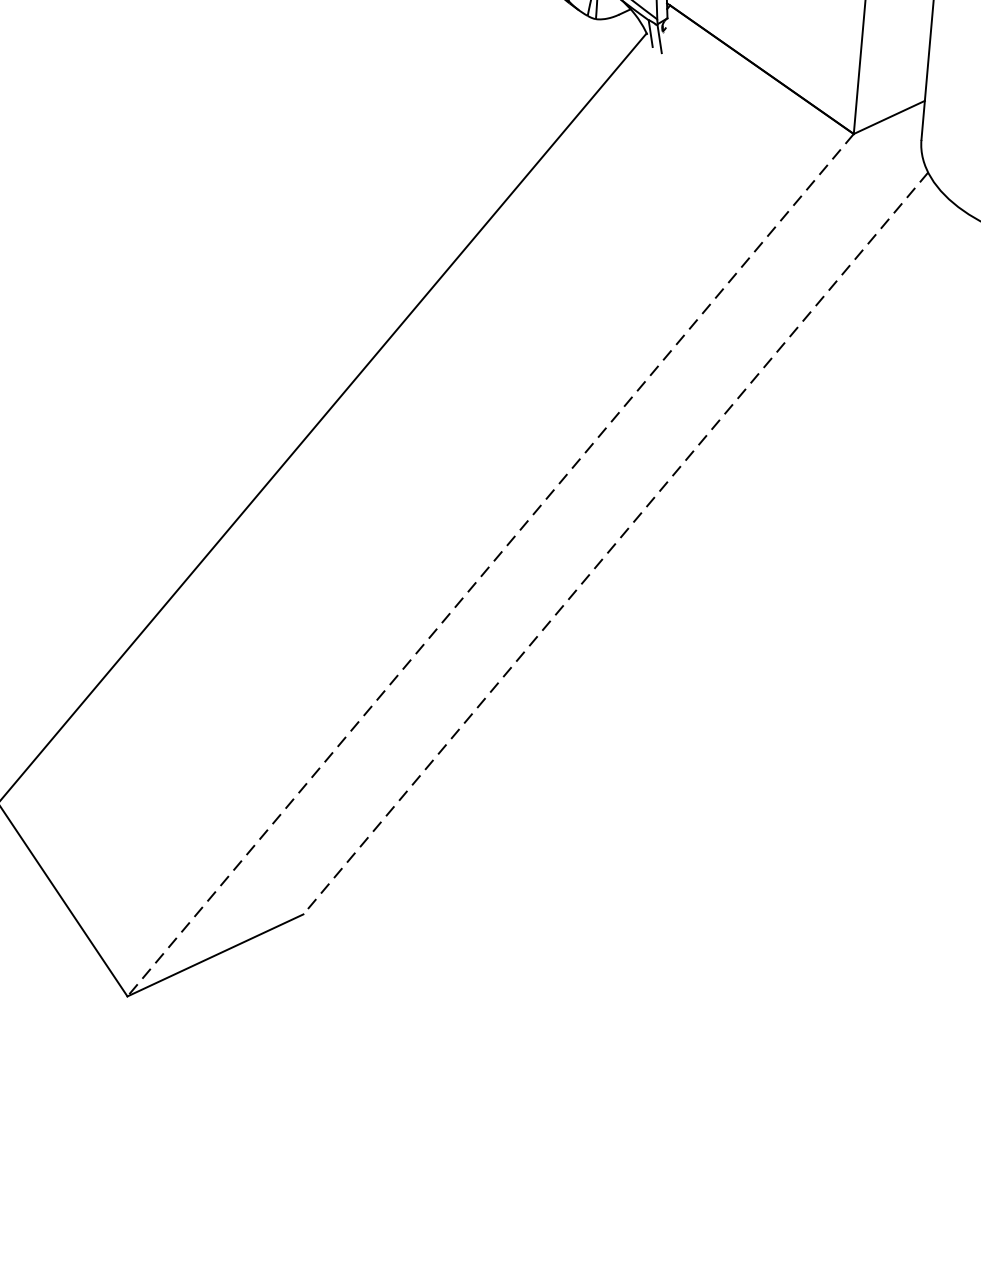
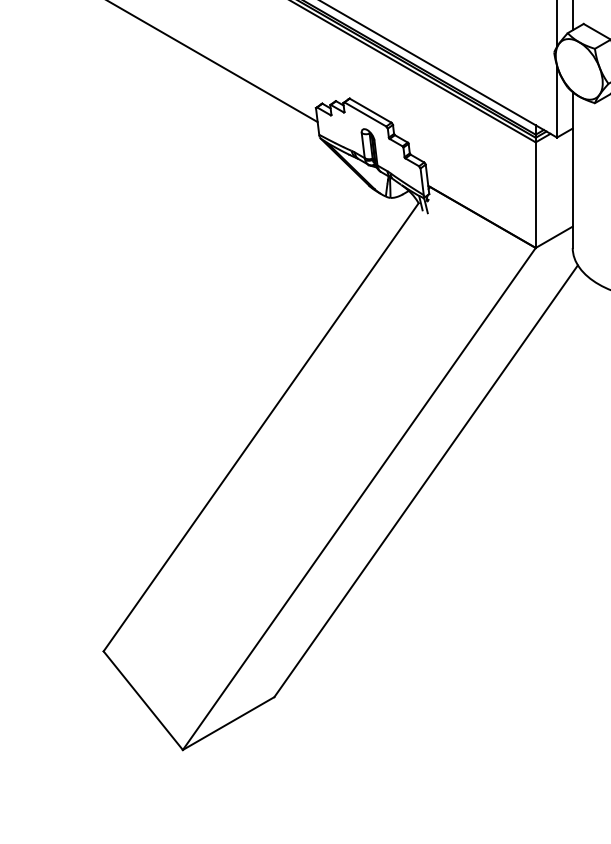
line: (616, 543) -> (426, 481), dashed -> solid
line: (491, 564) -> (359, 498), dashed -> solid

